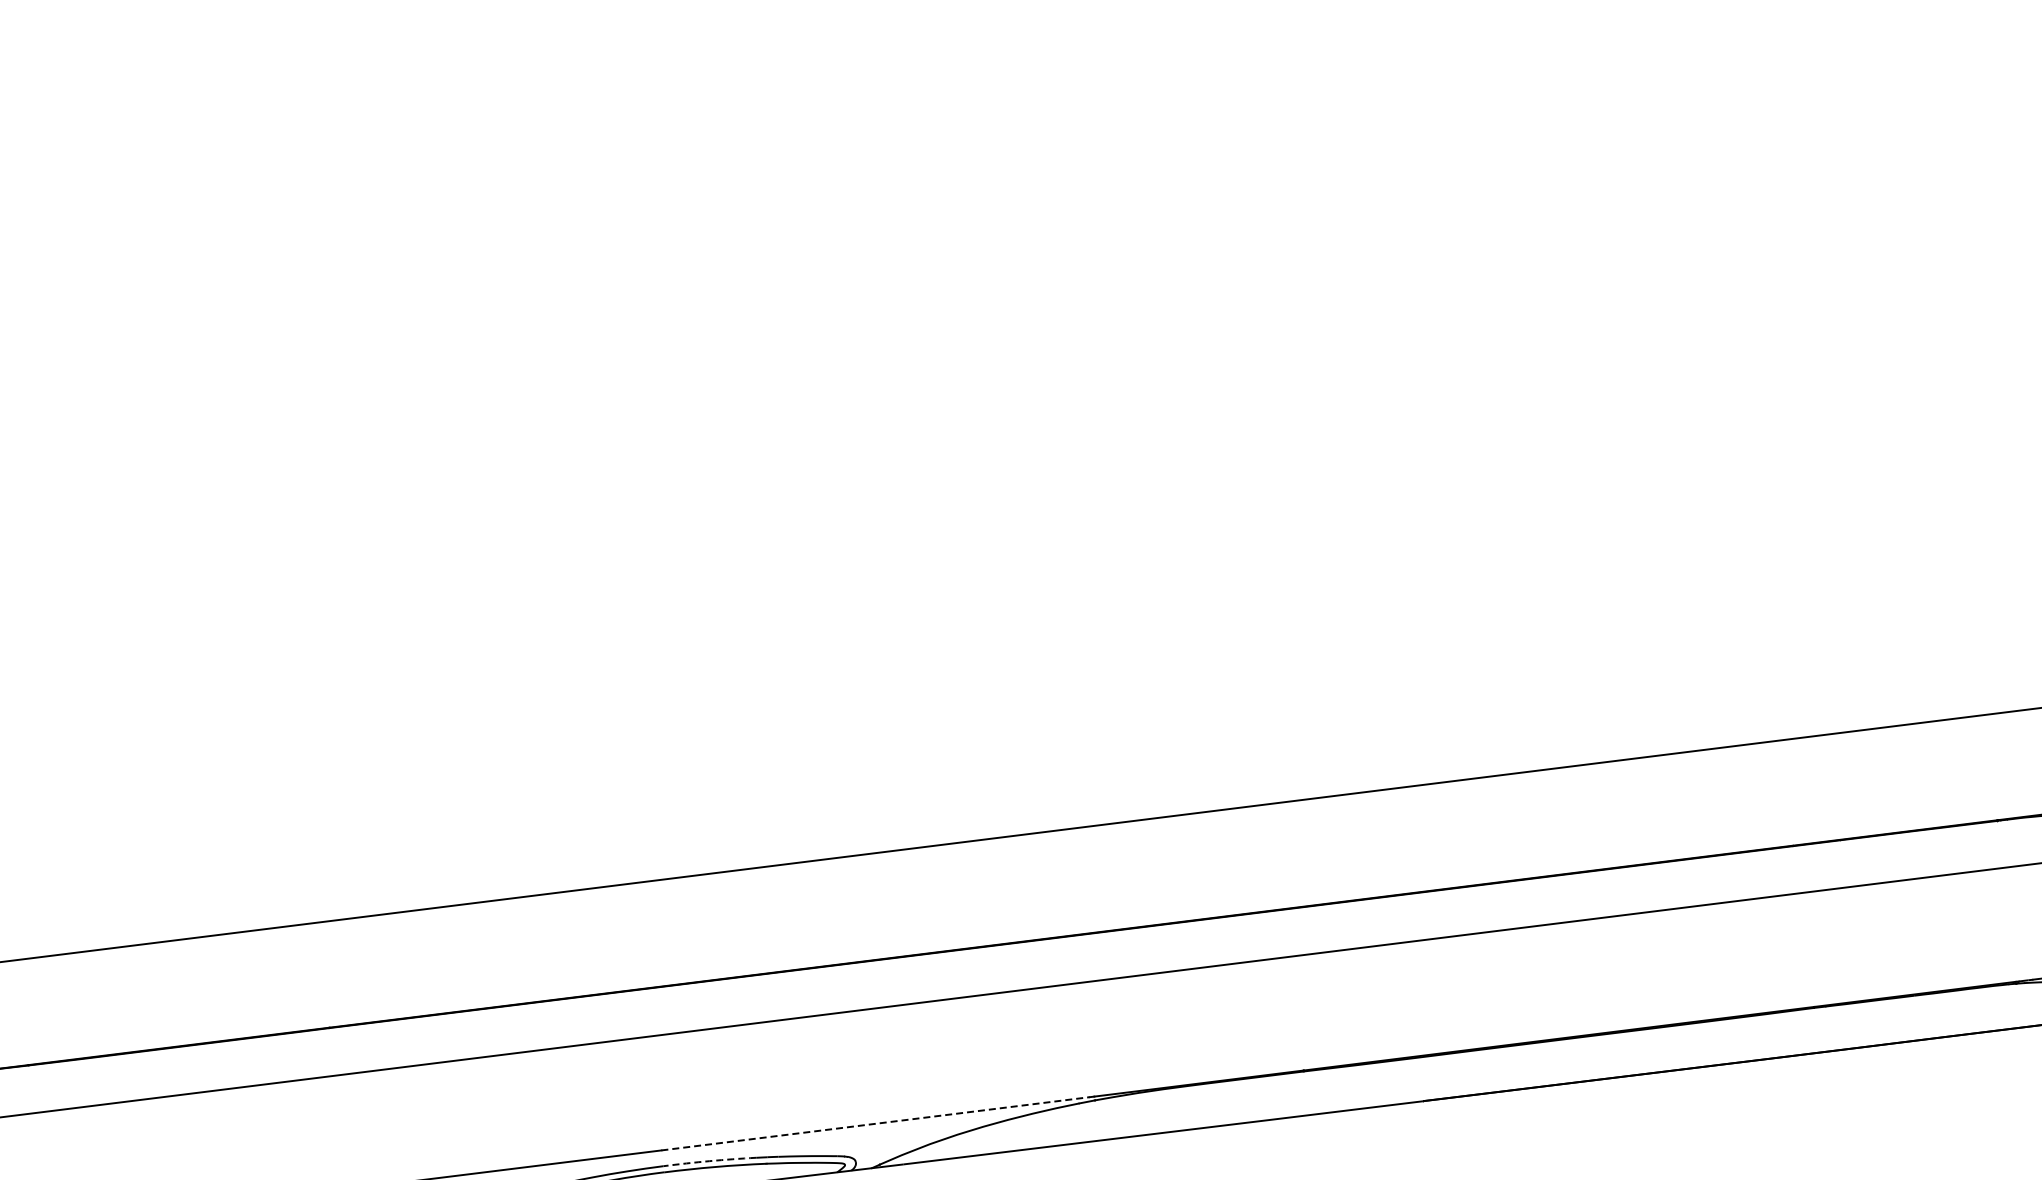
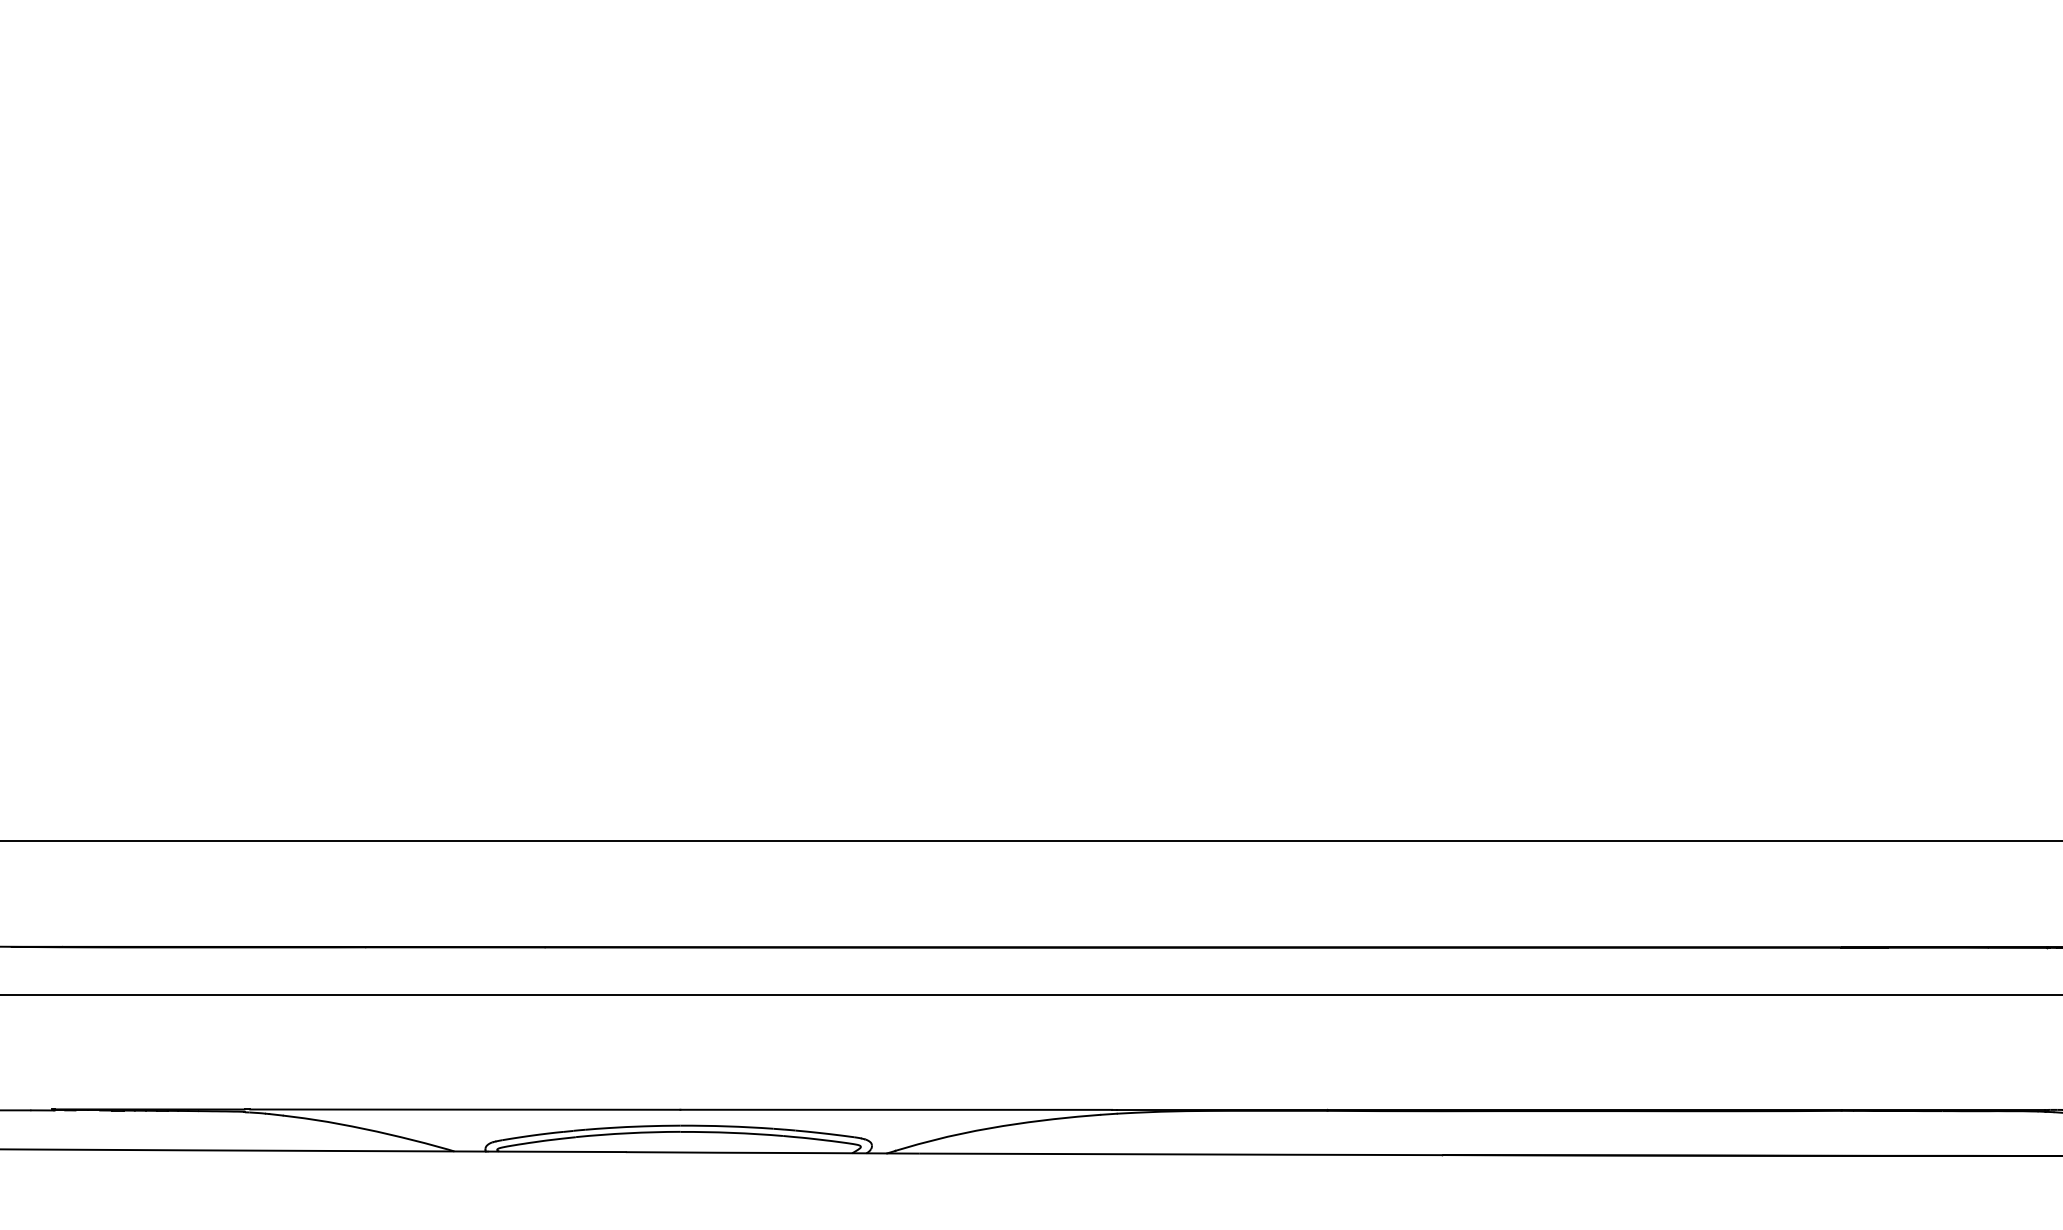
line: (875, 1123) -> (896, 1109), dashed -> solid
arc: (710, 1161) -> (727, 1126), dashed -> solid

